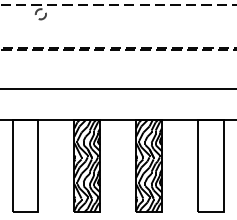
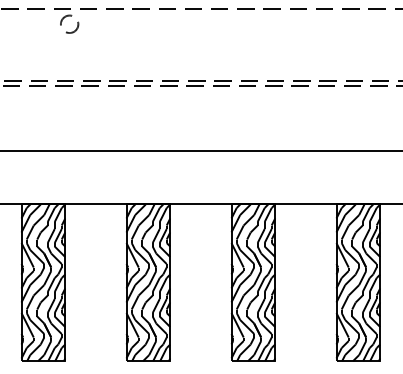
hatch: (25, 165) -> (43, 281), added
hatch: (210, 165) -> (357, 281), added

